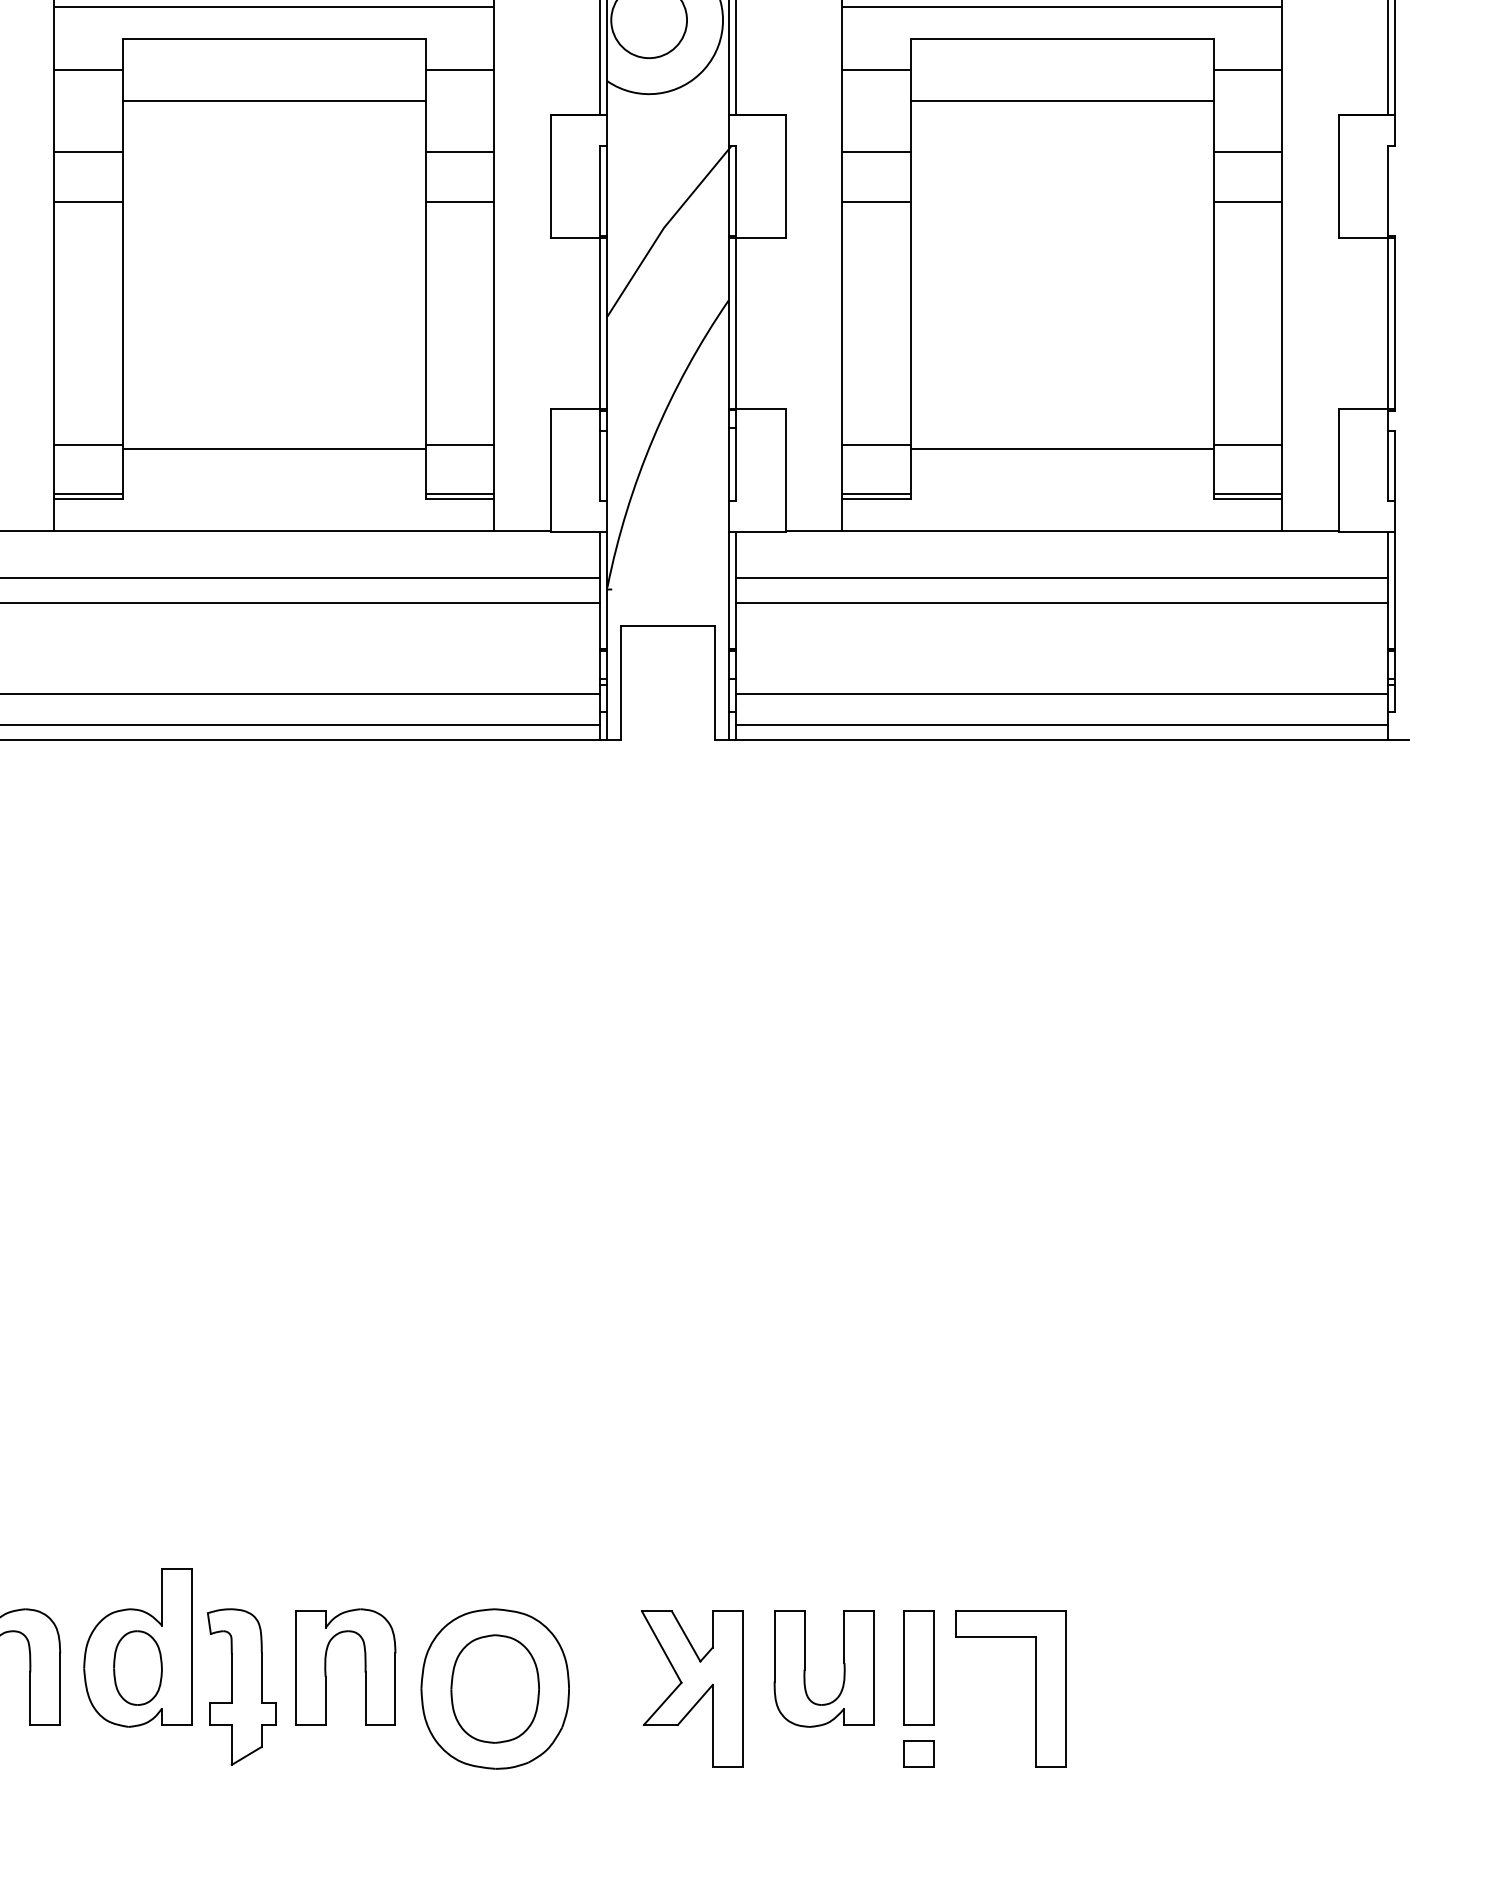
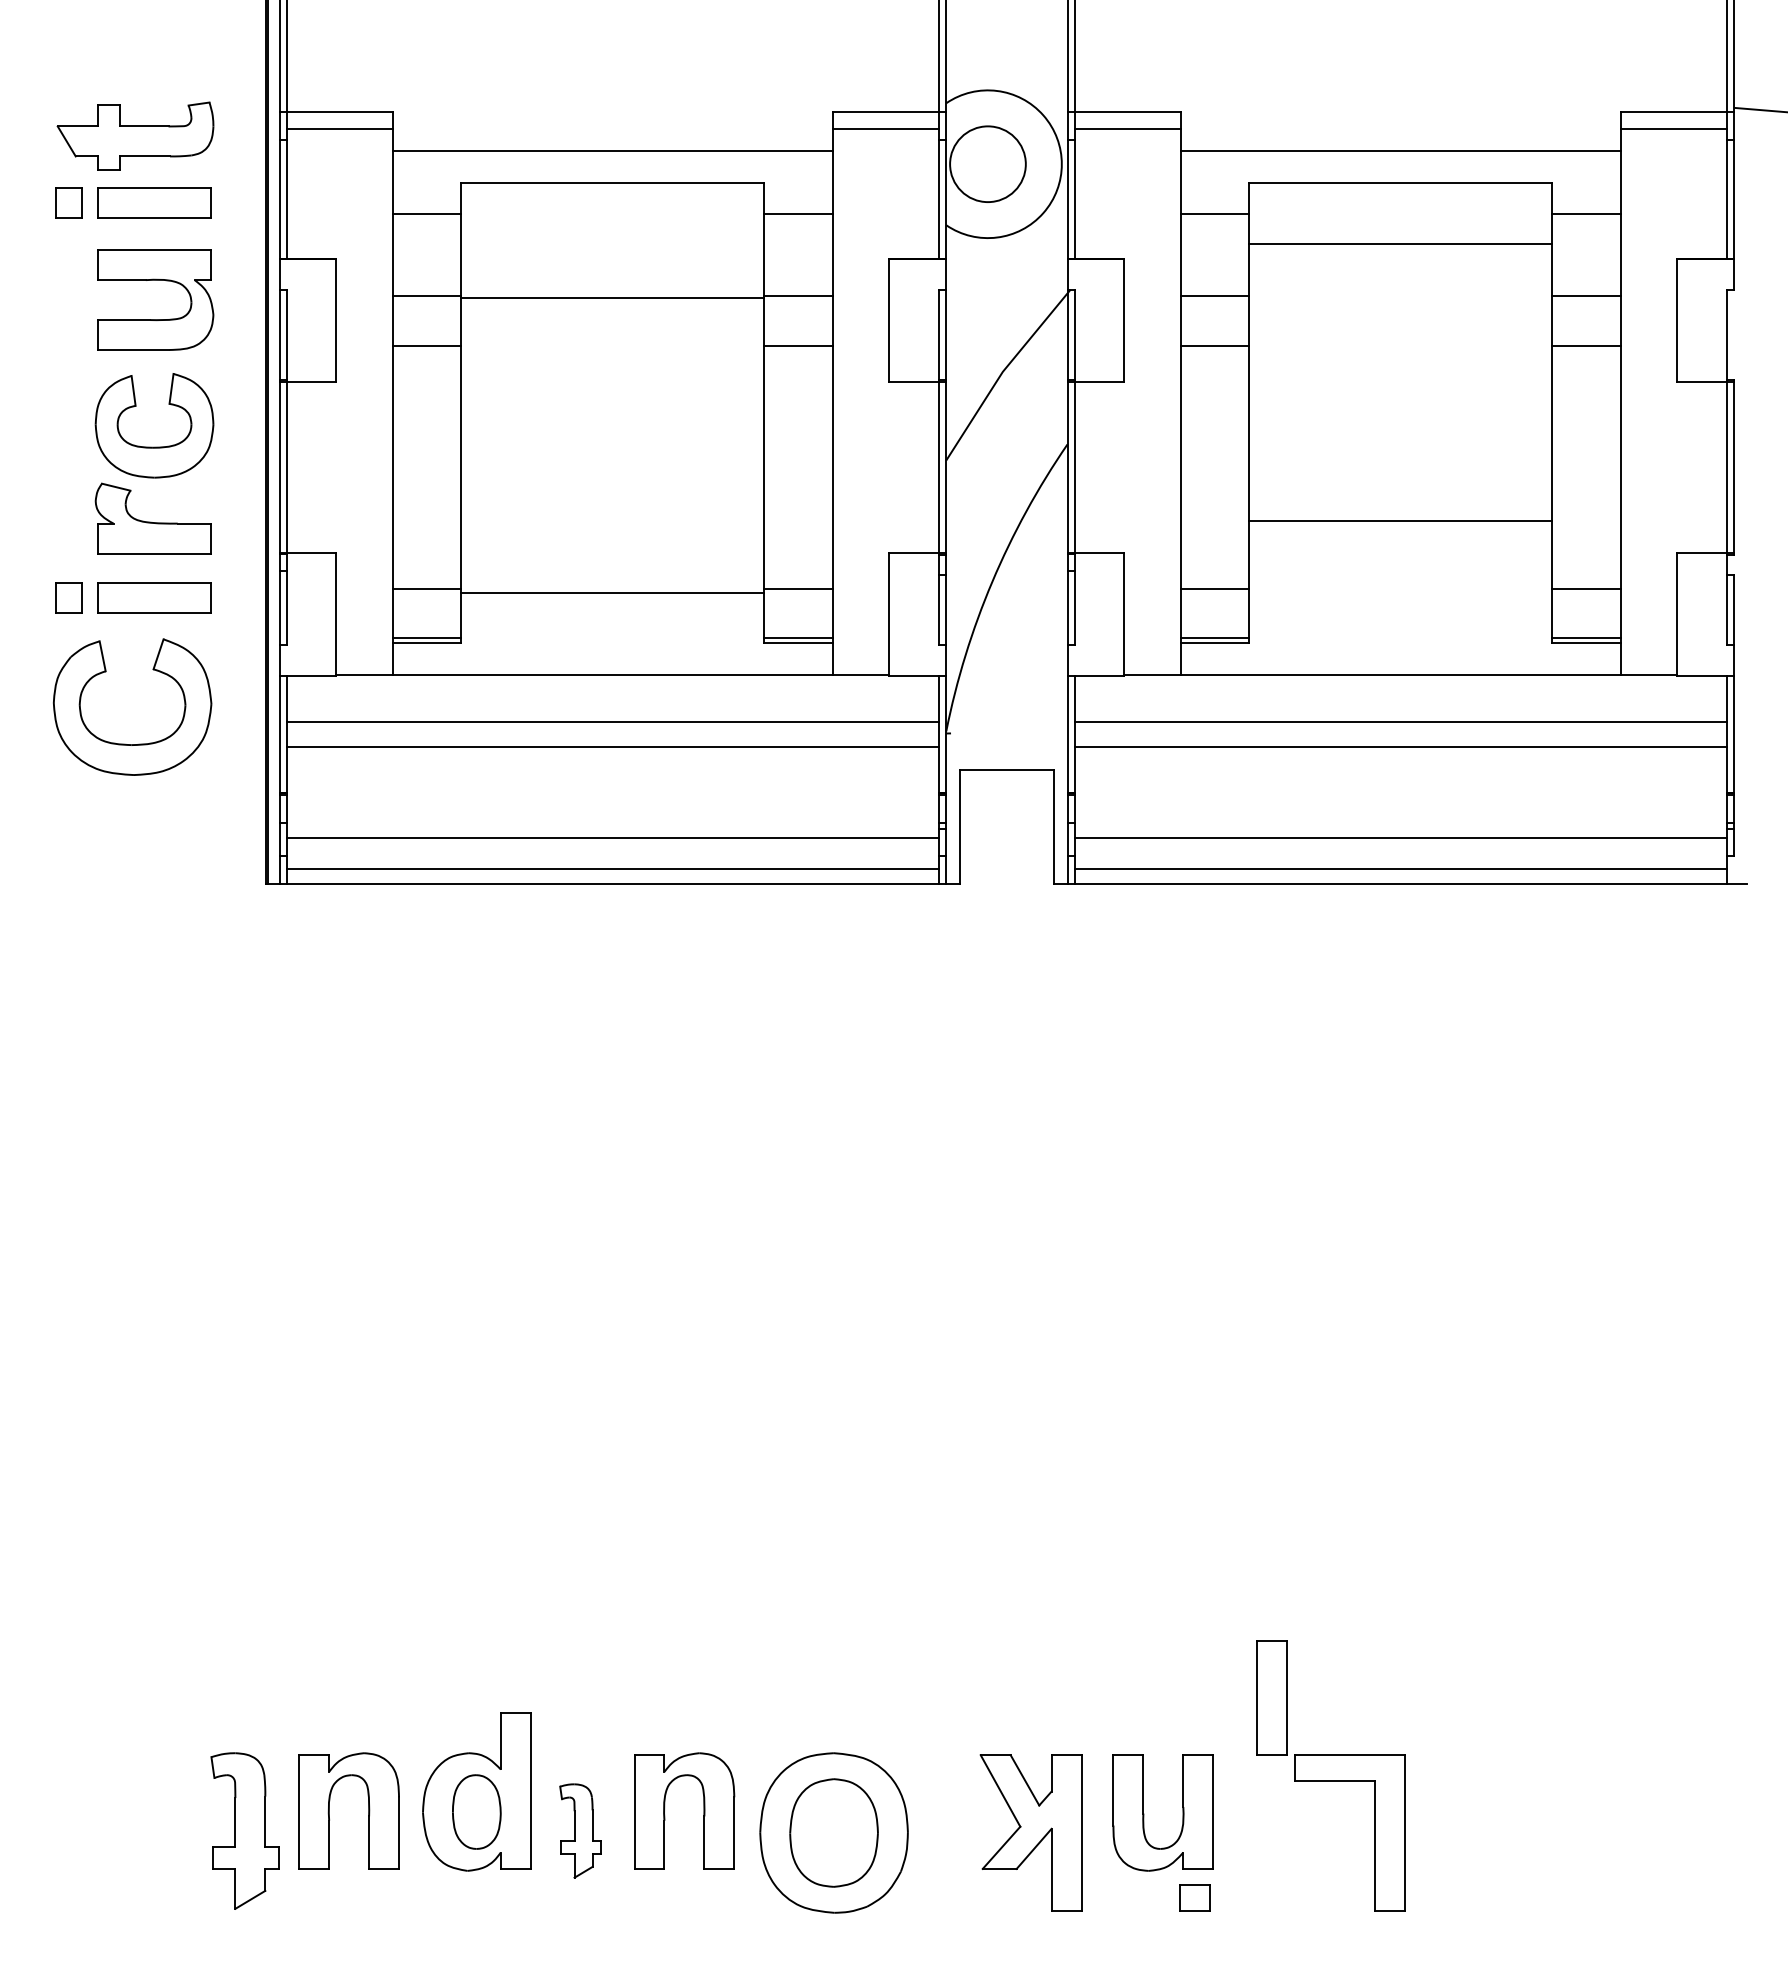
line: (273, 100) -> (612, 298), moved
line: (1061, 448) -> (1400, 520), moved
part: (918, 1667) -> (1271, 1697), moved
part: (241, 1686) -> (580, 1830), size x0.6
part: (918, 1753) -> (1194, 1897), moved

